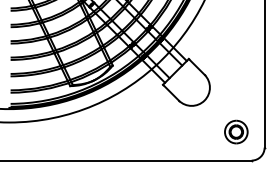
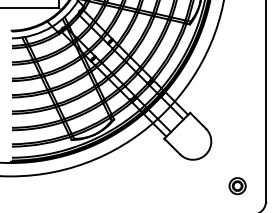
part: (236, 132) -> (237, 186), size x0.71

